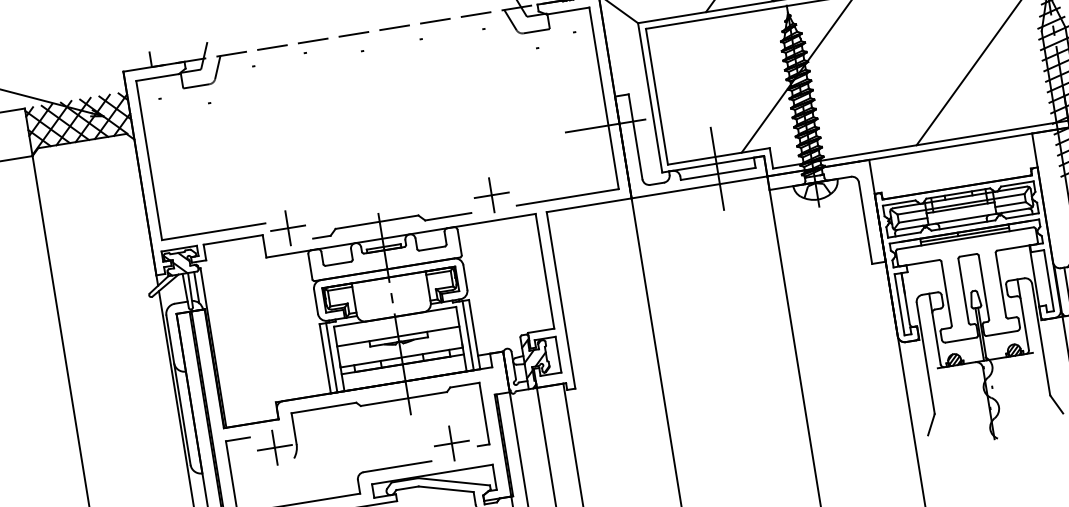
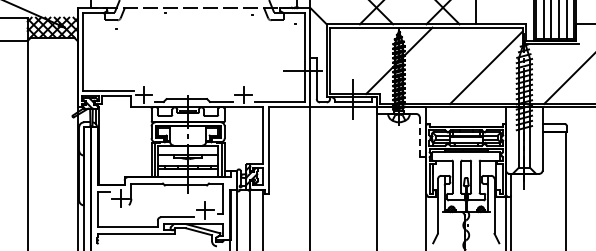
line: (865, 223) -> (419, 137), solid -> dashed

